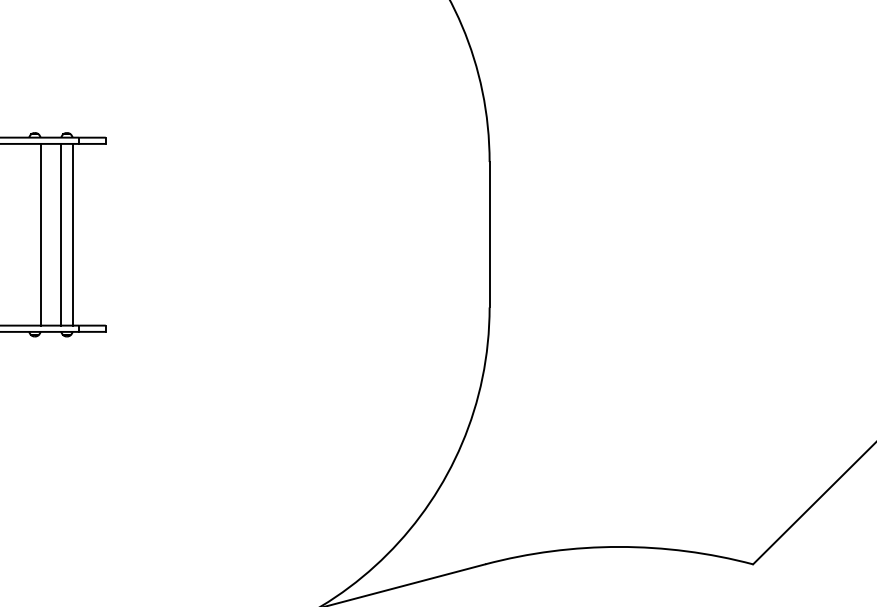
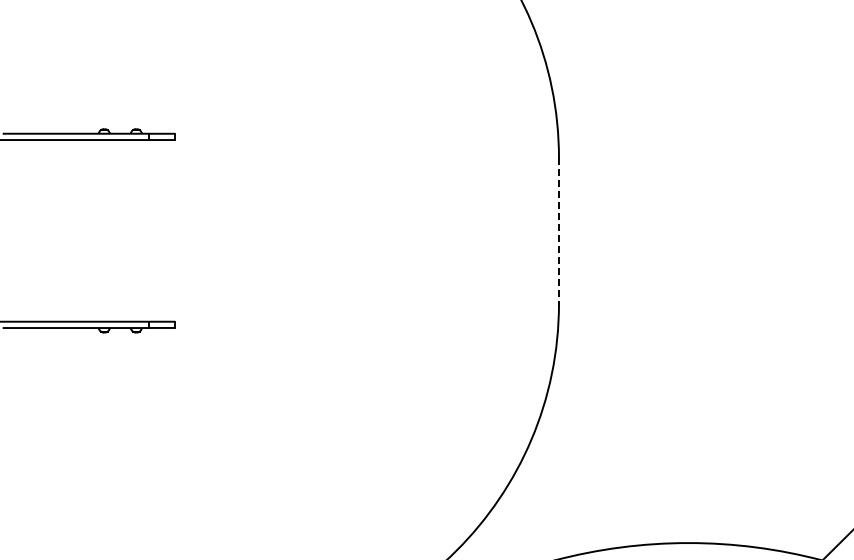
line: (41, 234) -> (110, 230), removed
line: (60, 234) -> (129, 230), removed
line: (73, 234) -> (142, 230), removed
line: (489, 234) -> (558, 230), solid -> dashed

